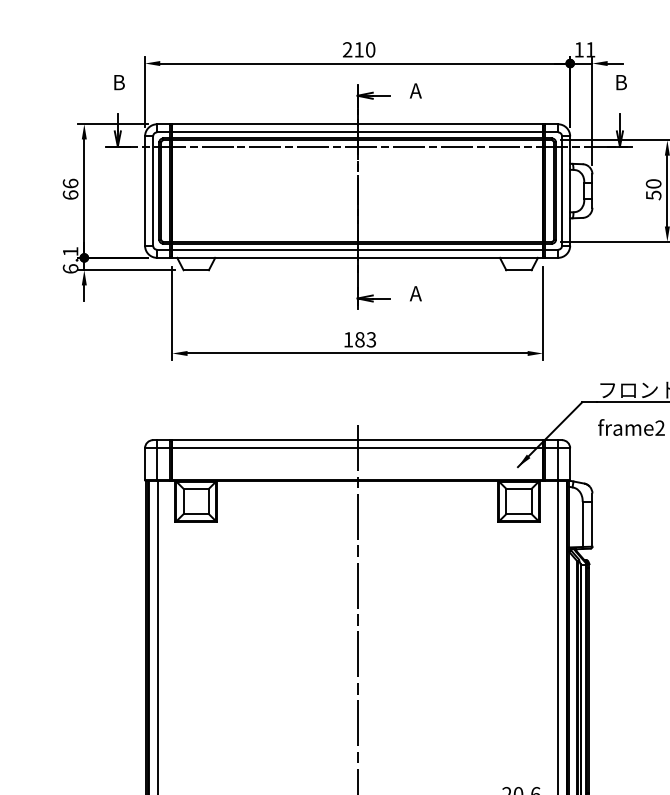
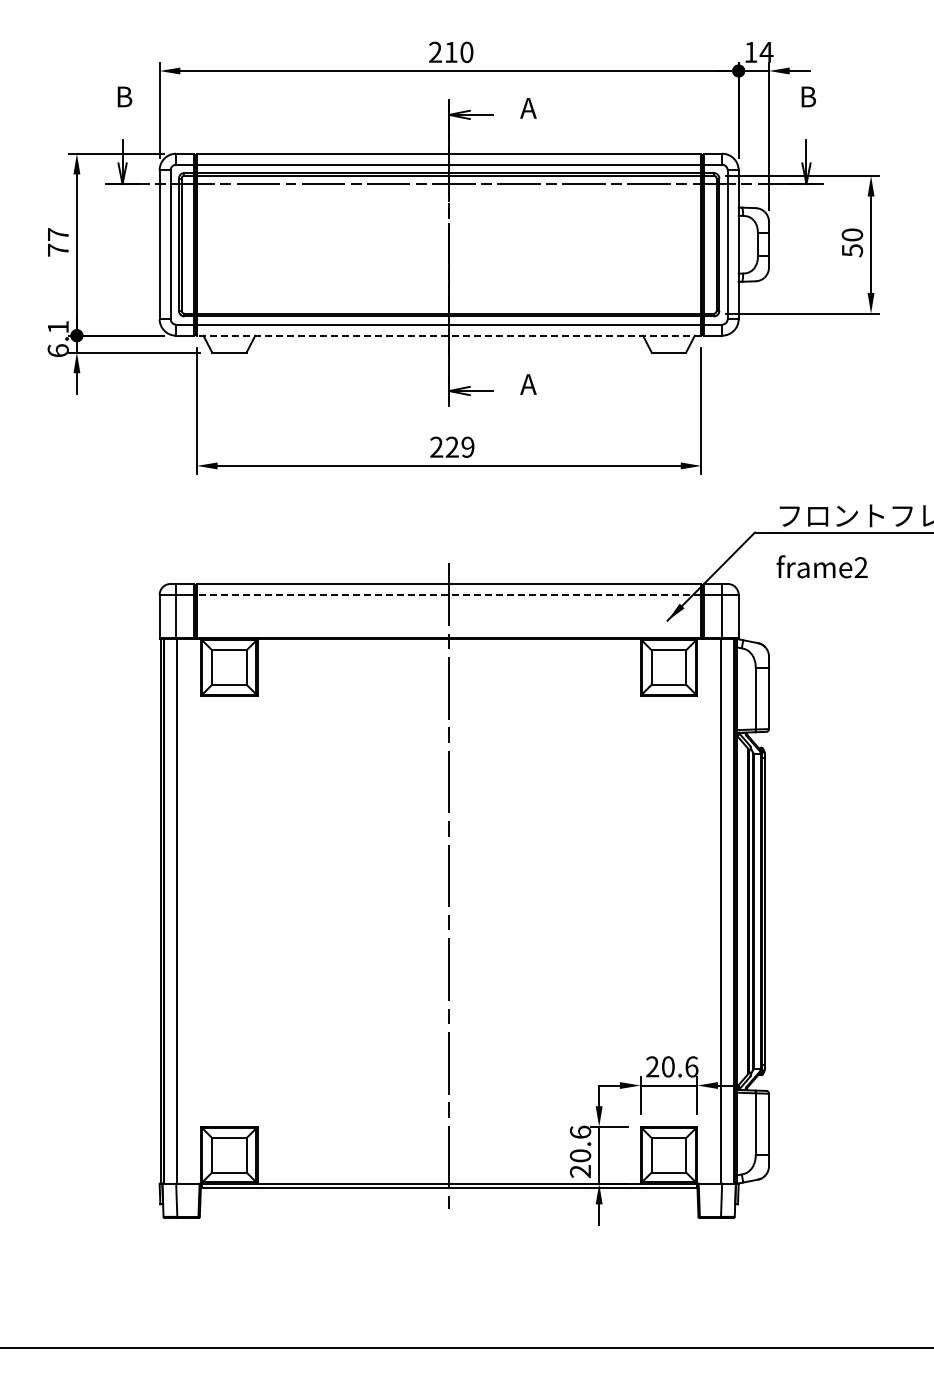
text: (590, 49) -> (766, 52), 11 -> 14
text: (70, 189) -> (57, 242), 66 -> 77
line: (357, 257) -> (448, 335), solid -> dashed
text: (360, 339) -> (452, 446), 183 -> 229
line: (357, 448) -> (448, 595), solid -> dashed

